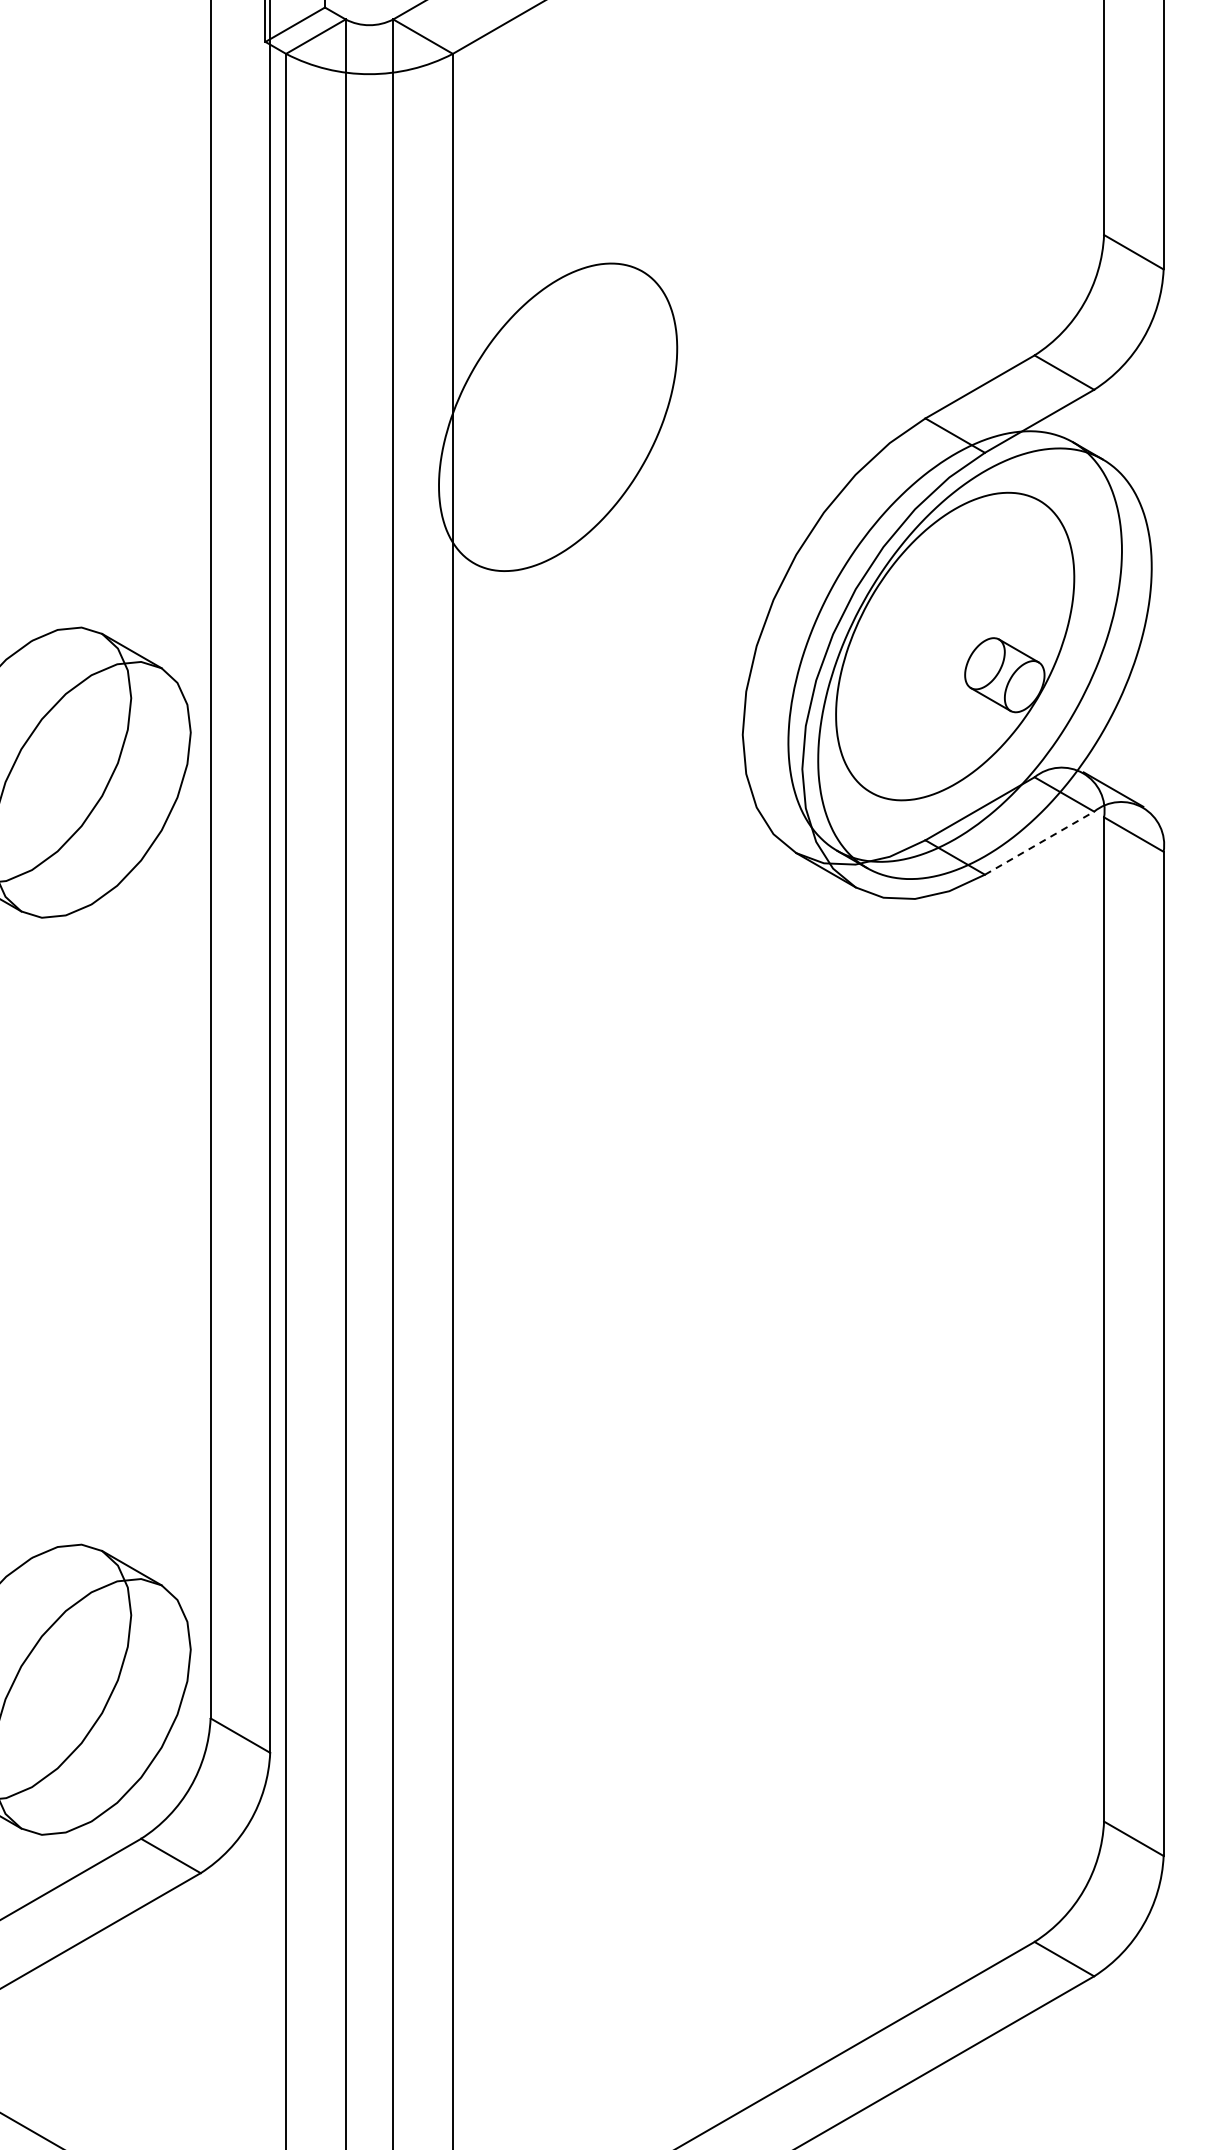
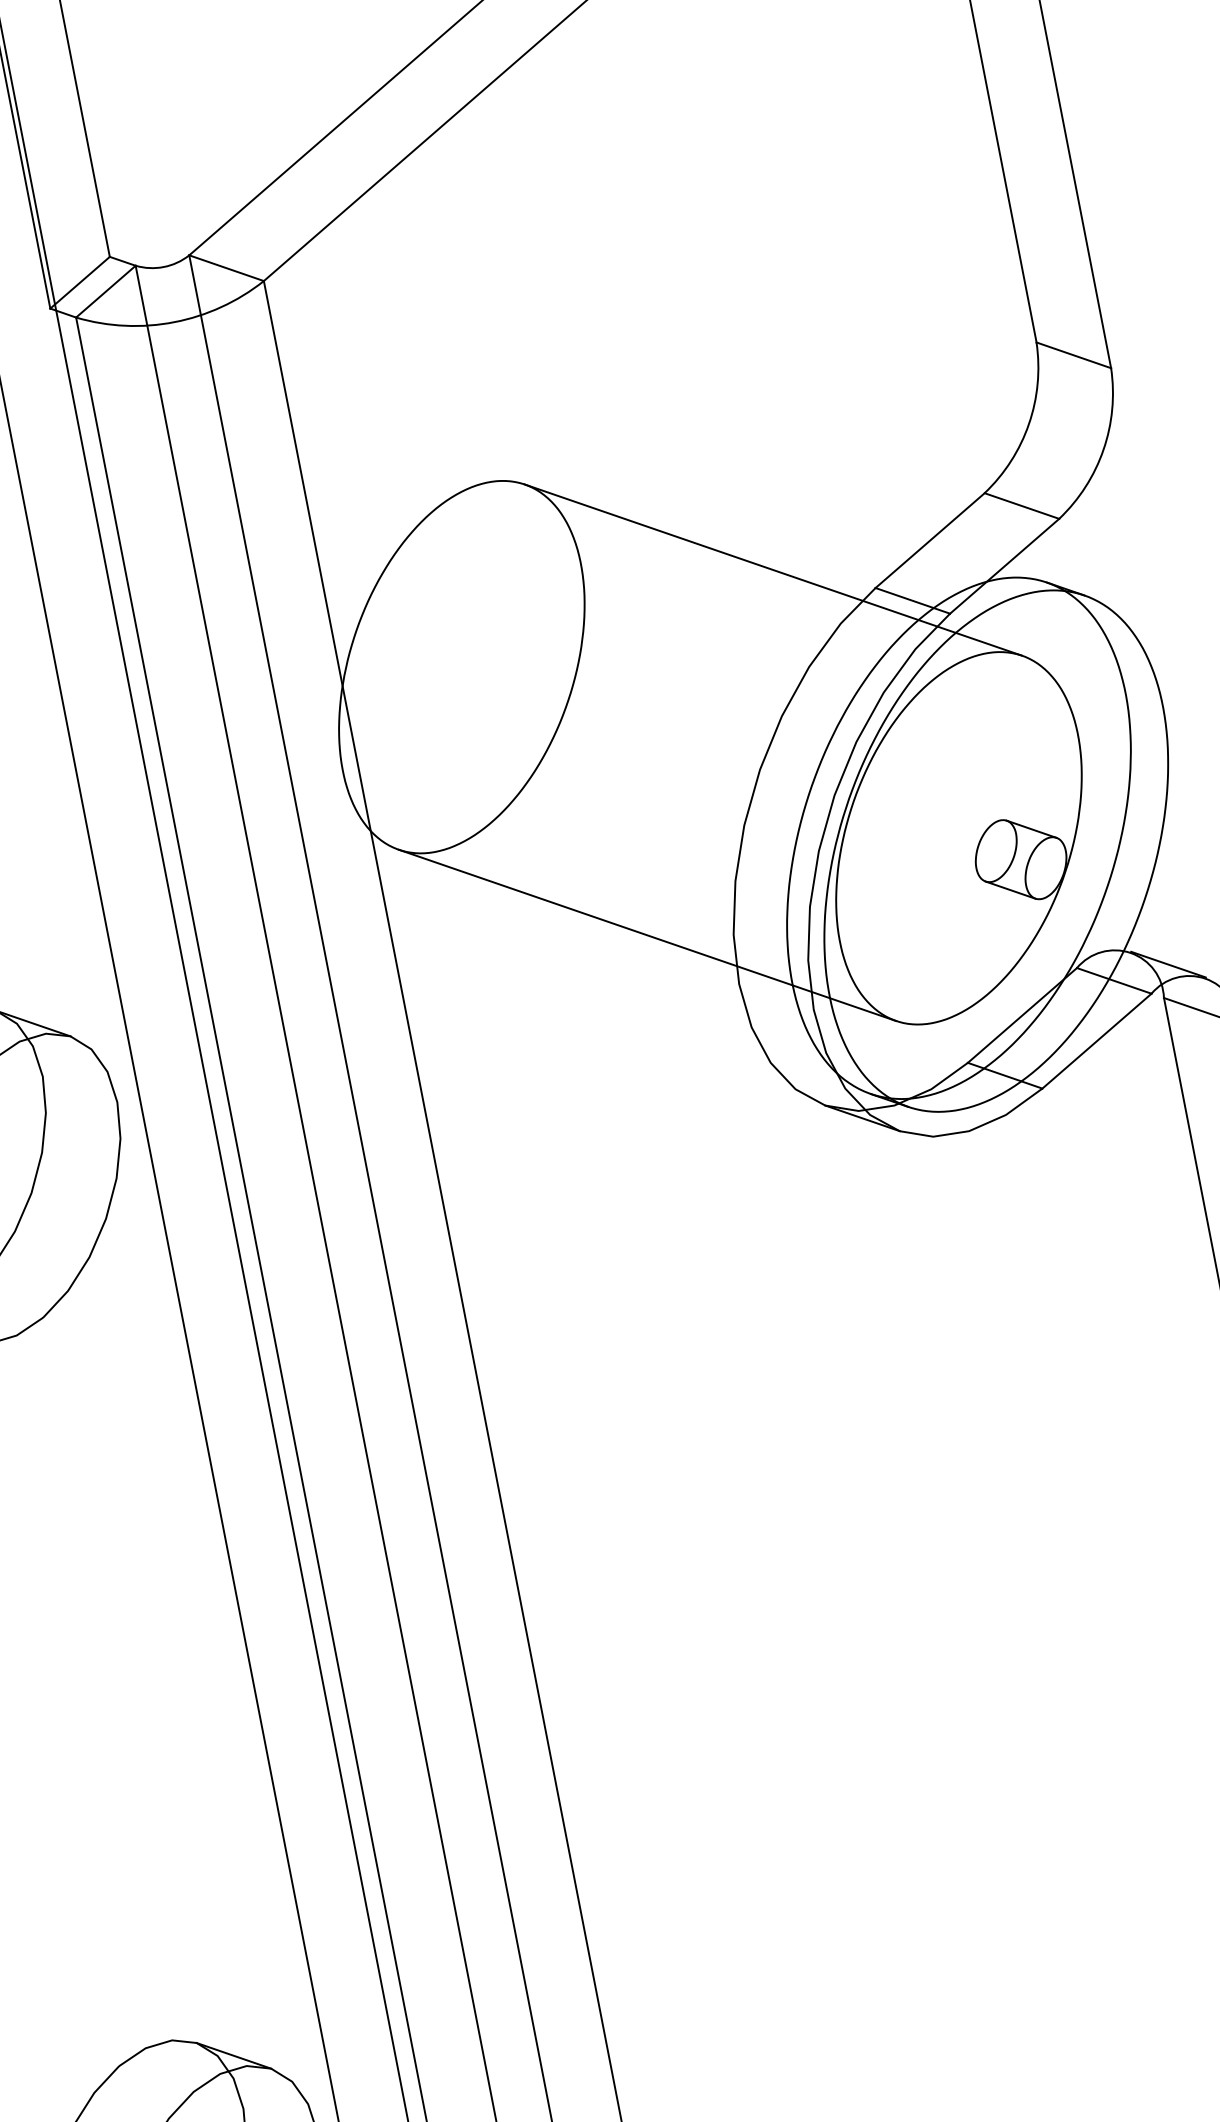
line: (840, 385) -> (772, 569), added
line: (671, 677) -> (646, 935), added
line: (1040, 842) -> (1097, 1040), dashed -> solid

